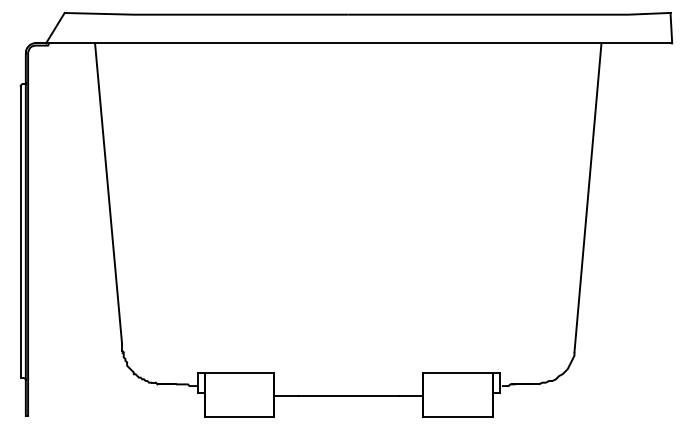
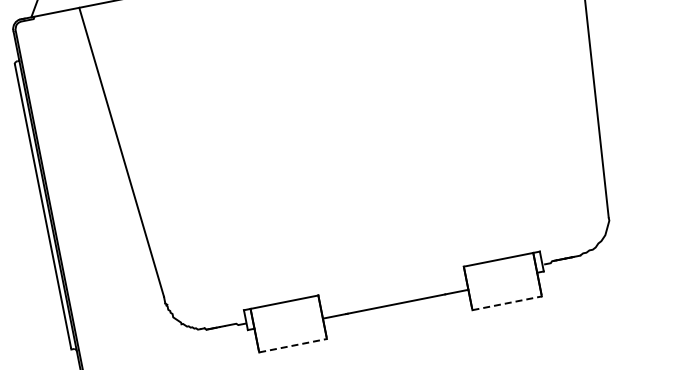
line: (239, 416) -> (293, 345), solid -> dashed
line: (458, 416) -> (507, 302), solid -> dashed

